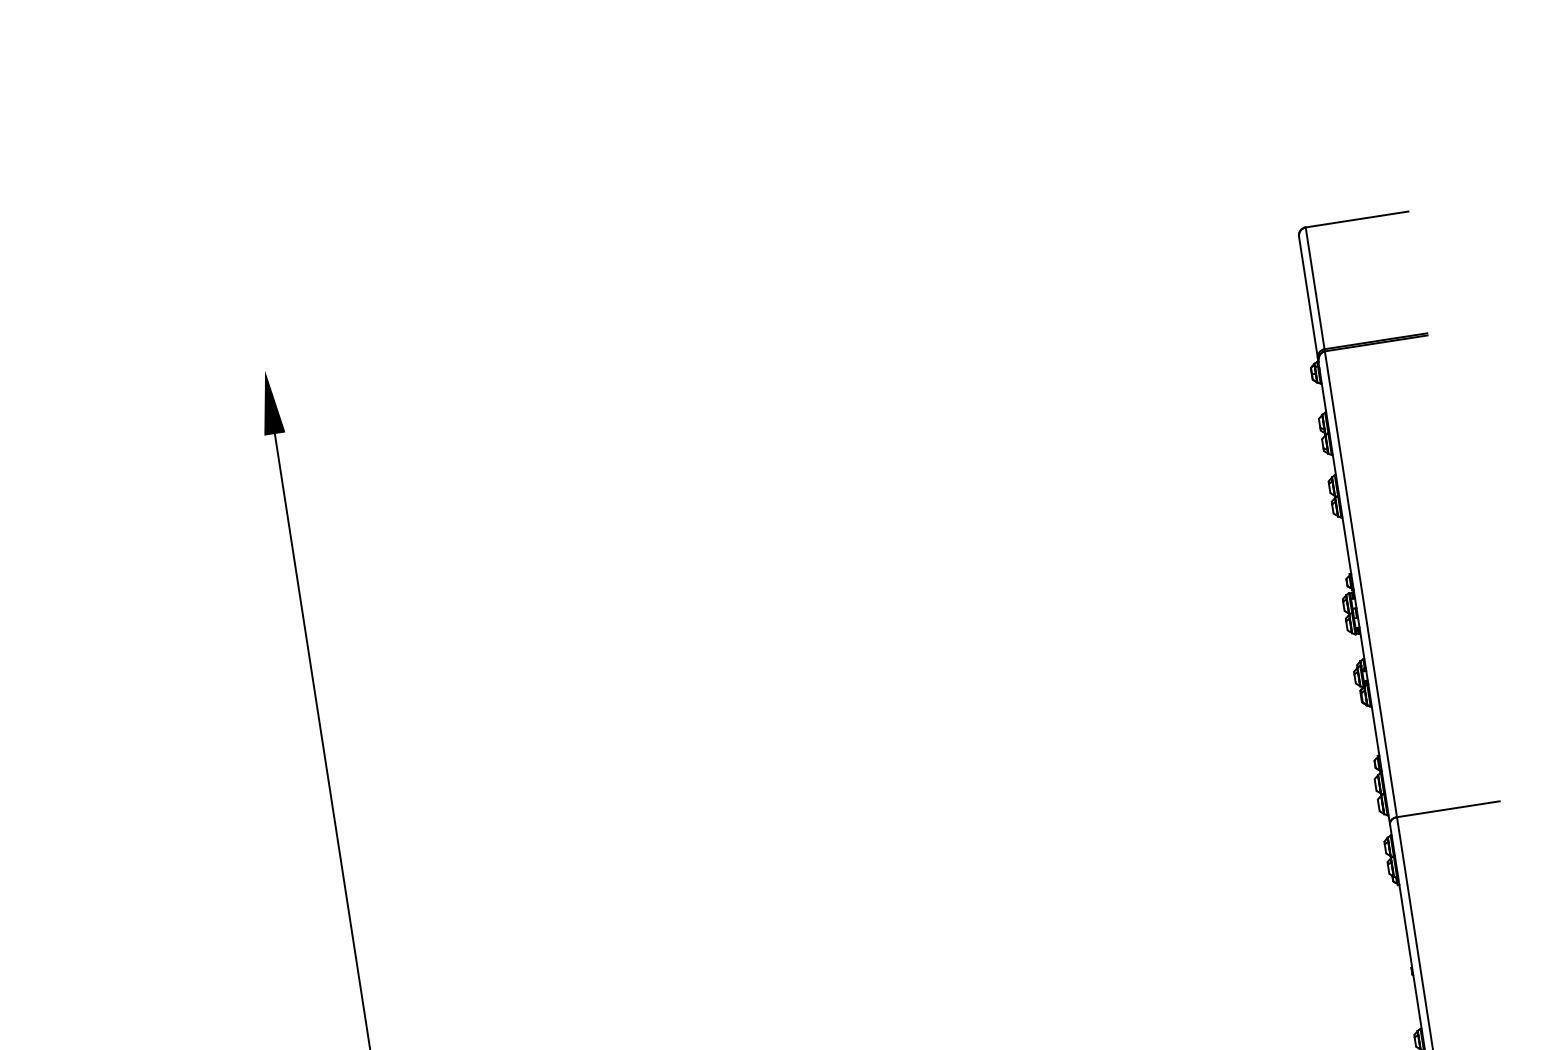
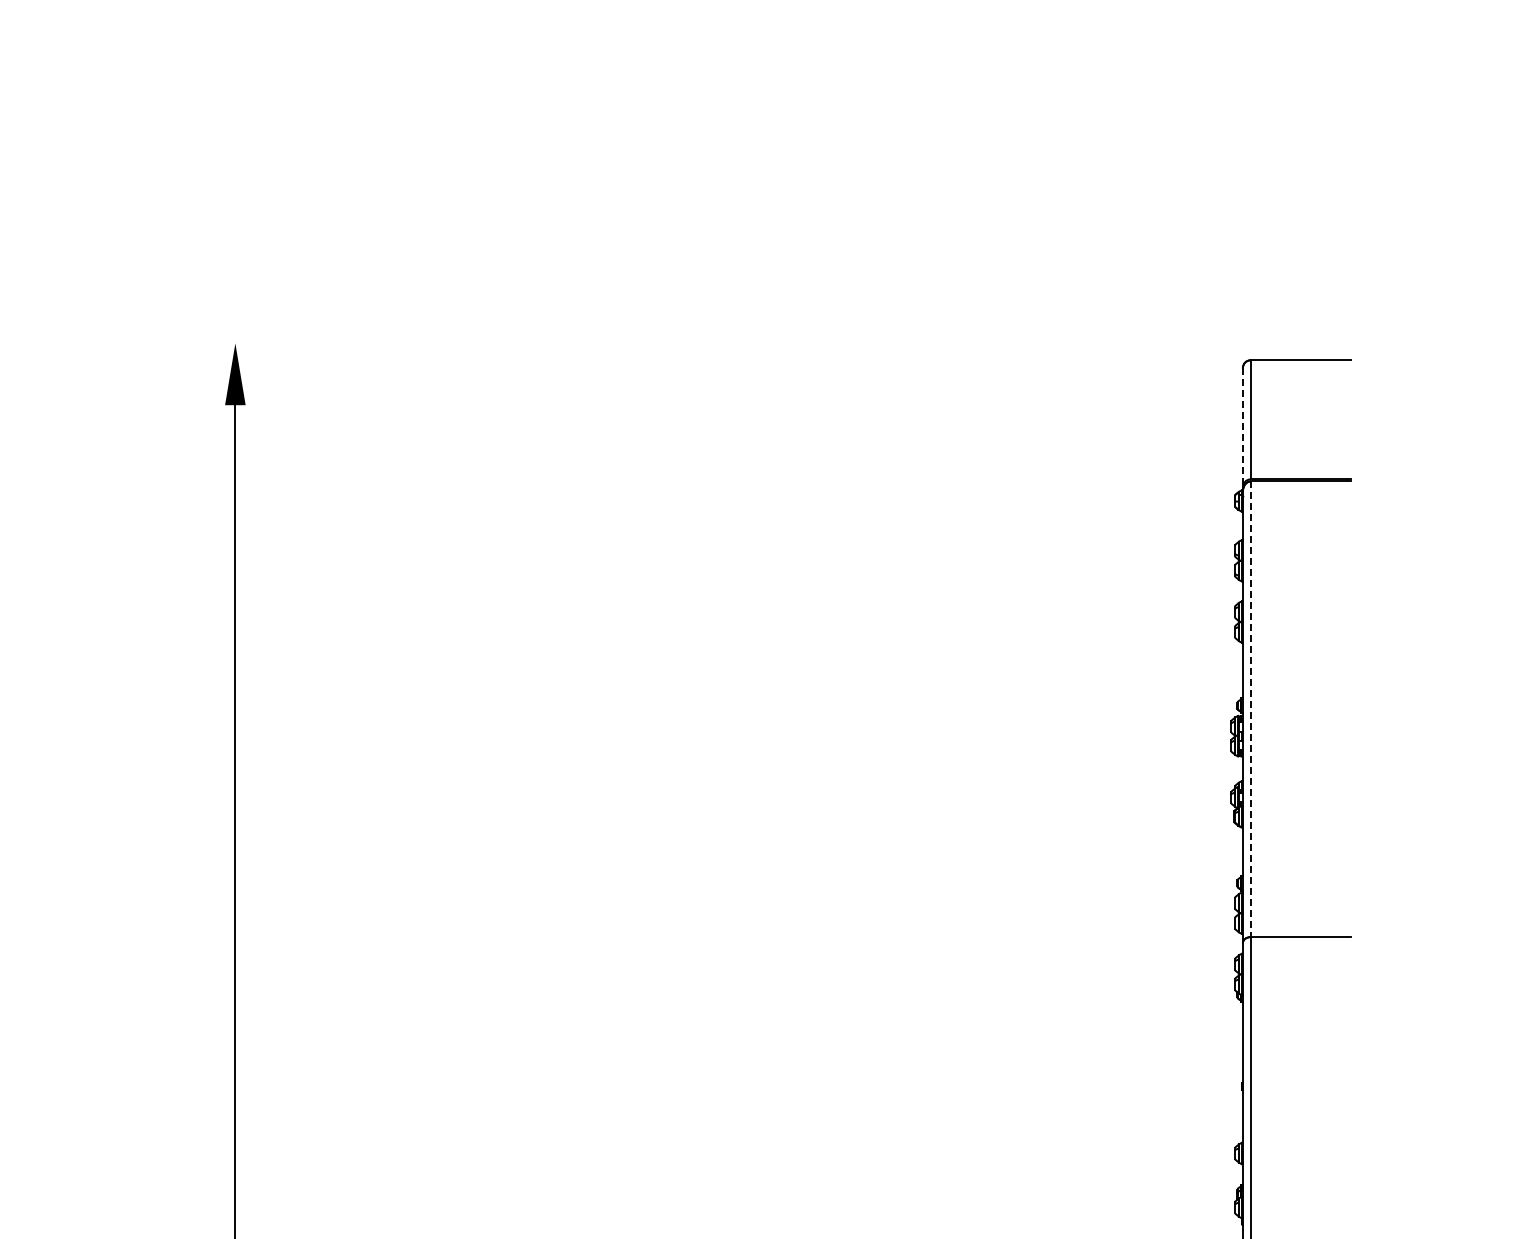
line: (1308, 298) -> (1242, 428), solid -> dashed
line: (1360, 584) -> (1250, 709), solid -> dashed

